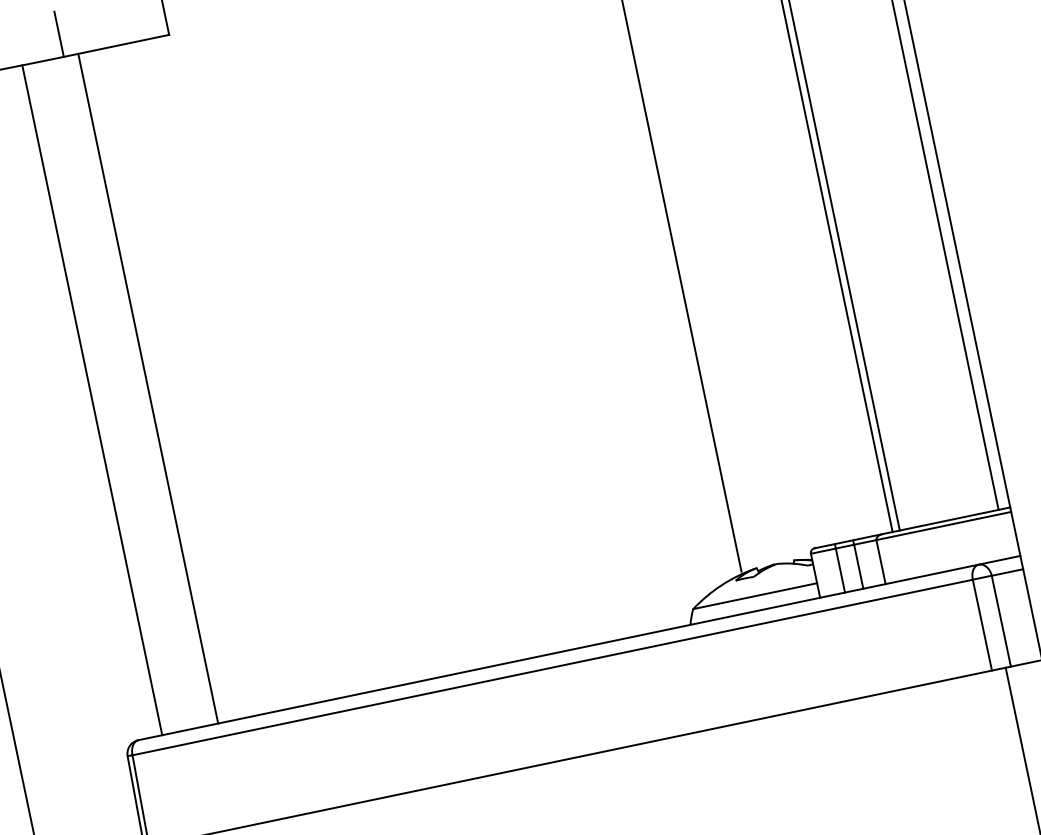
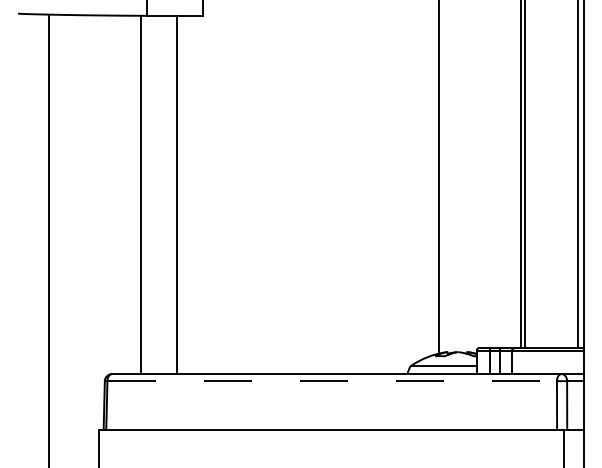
line: (147, 387) -> (176, 194), moved
line: (91, 399) -> (140, 194), moved
line: (553, 667) -> (332, 381), solid -> dashed

